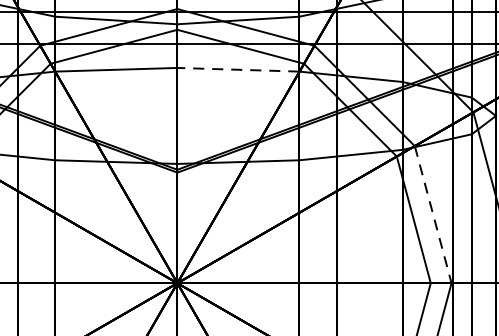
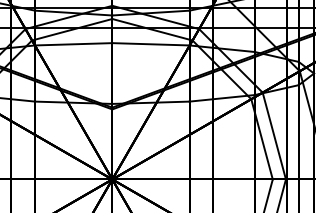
line: (237, 70) -> (150, 44), dashed -> solid
line: (433, 215) -> (274, 136), dashed -> solid

